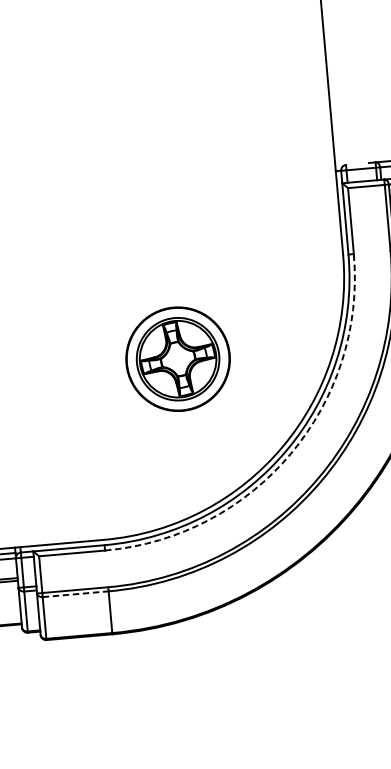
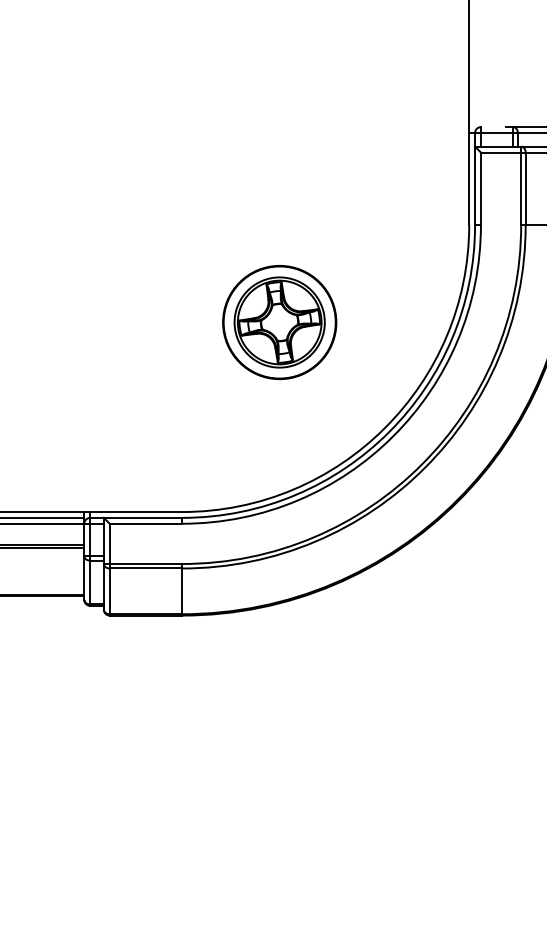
arc: (290, 454) -> (393, 436), dashed -> solid
line: (76, 594) -> (146, 568), dashed -> solid

